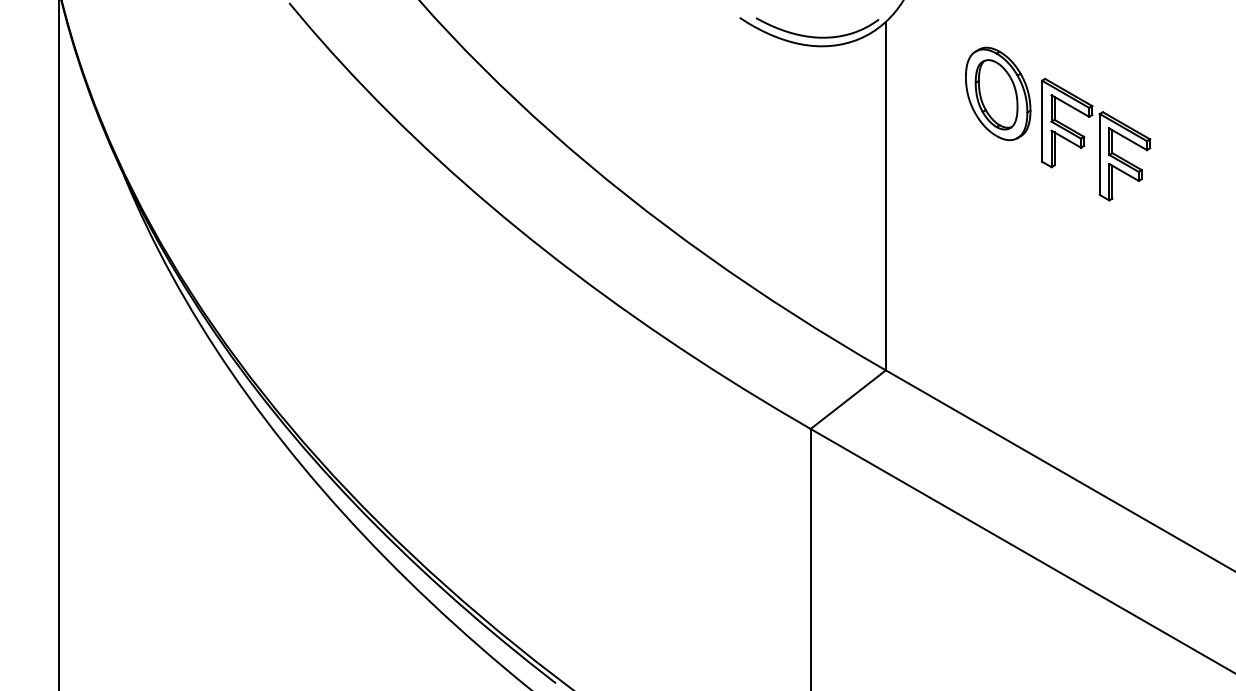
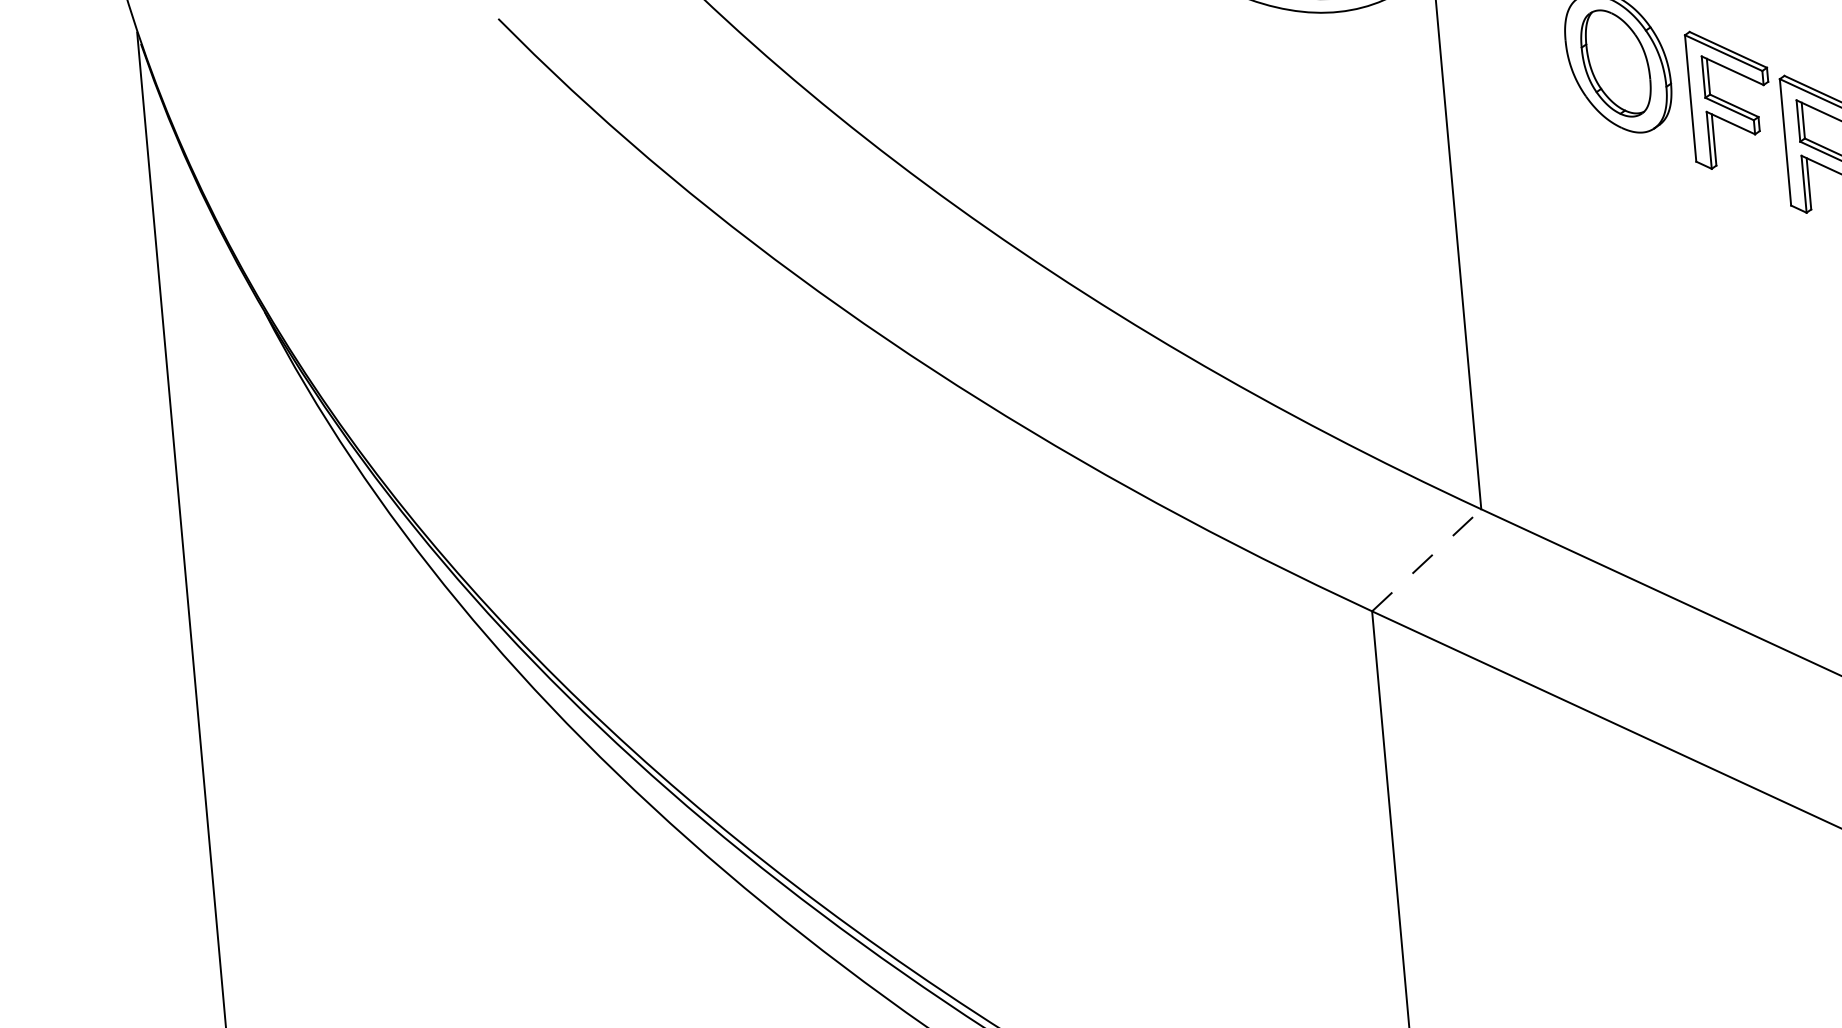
line: (848, 399) -> (1427, 560), solid -> dashed

